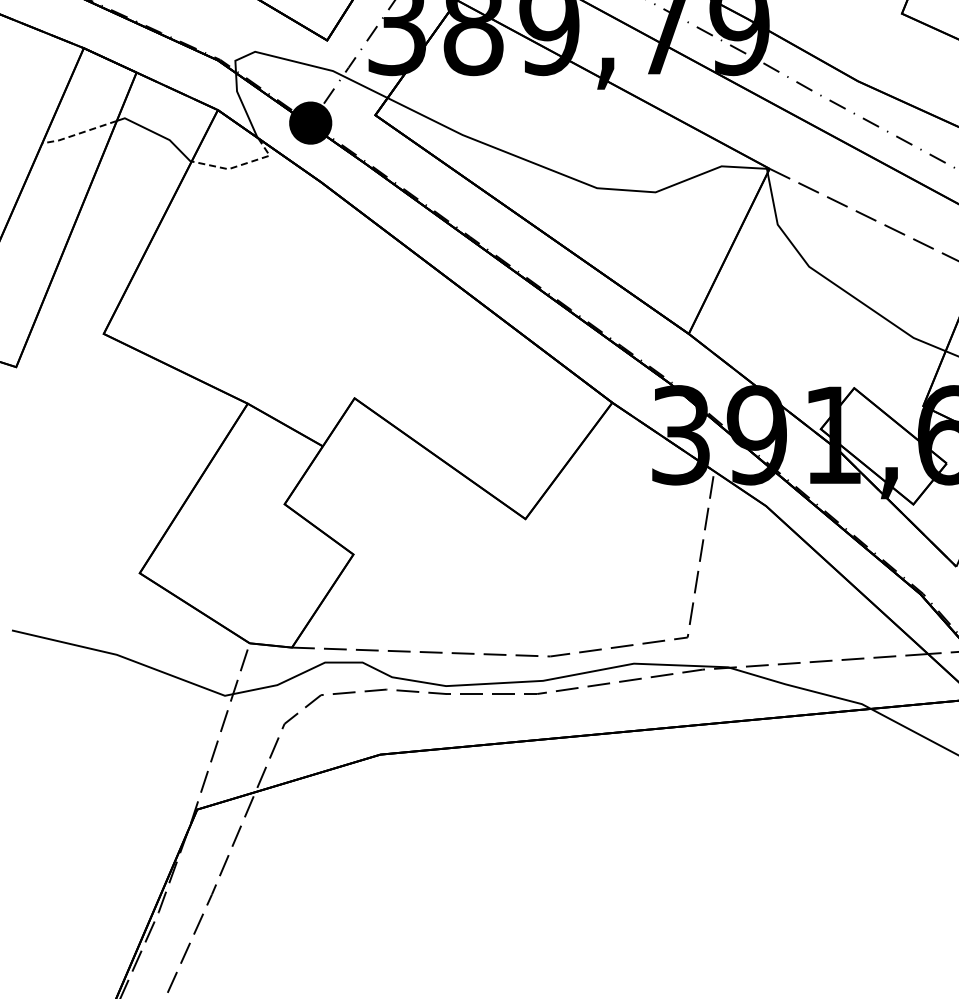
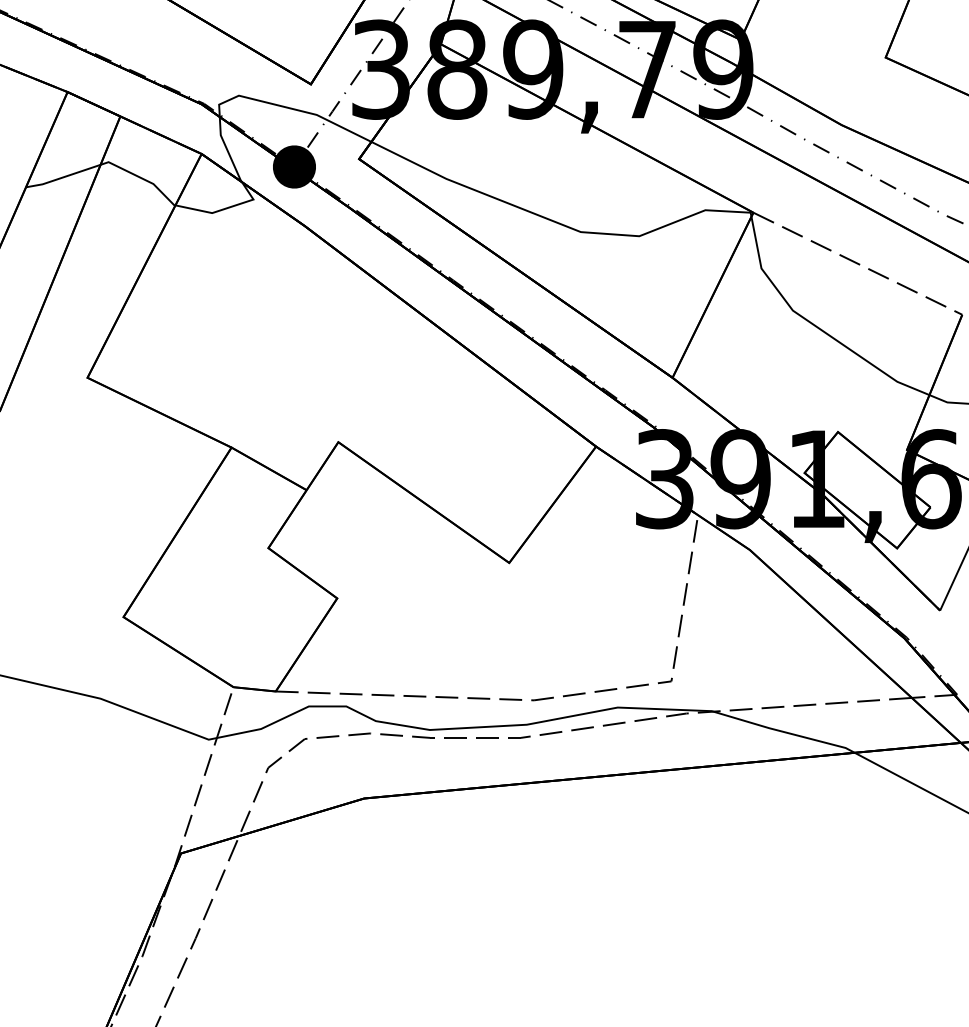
line: (79, 133) -> (63, 177), dashed -> solid
line: (240, 165) -> (224, 209), dashed -> solid

